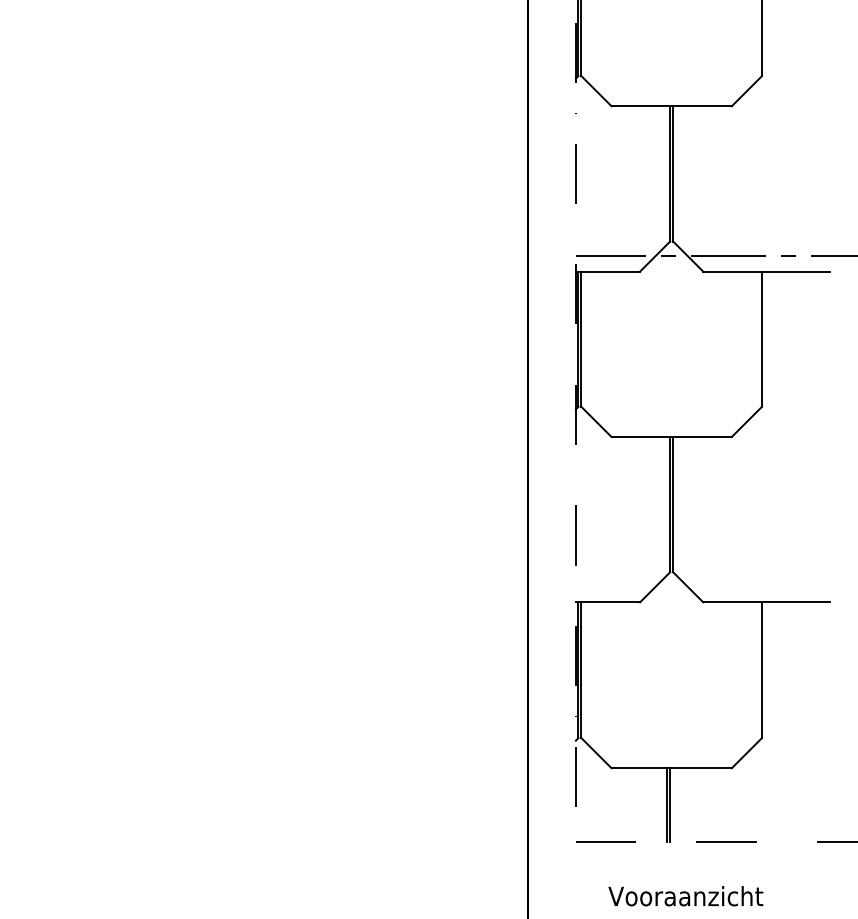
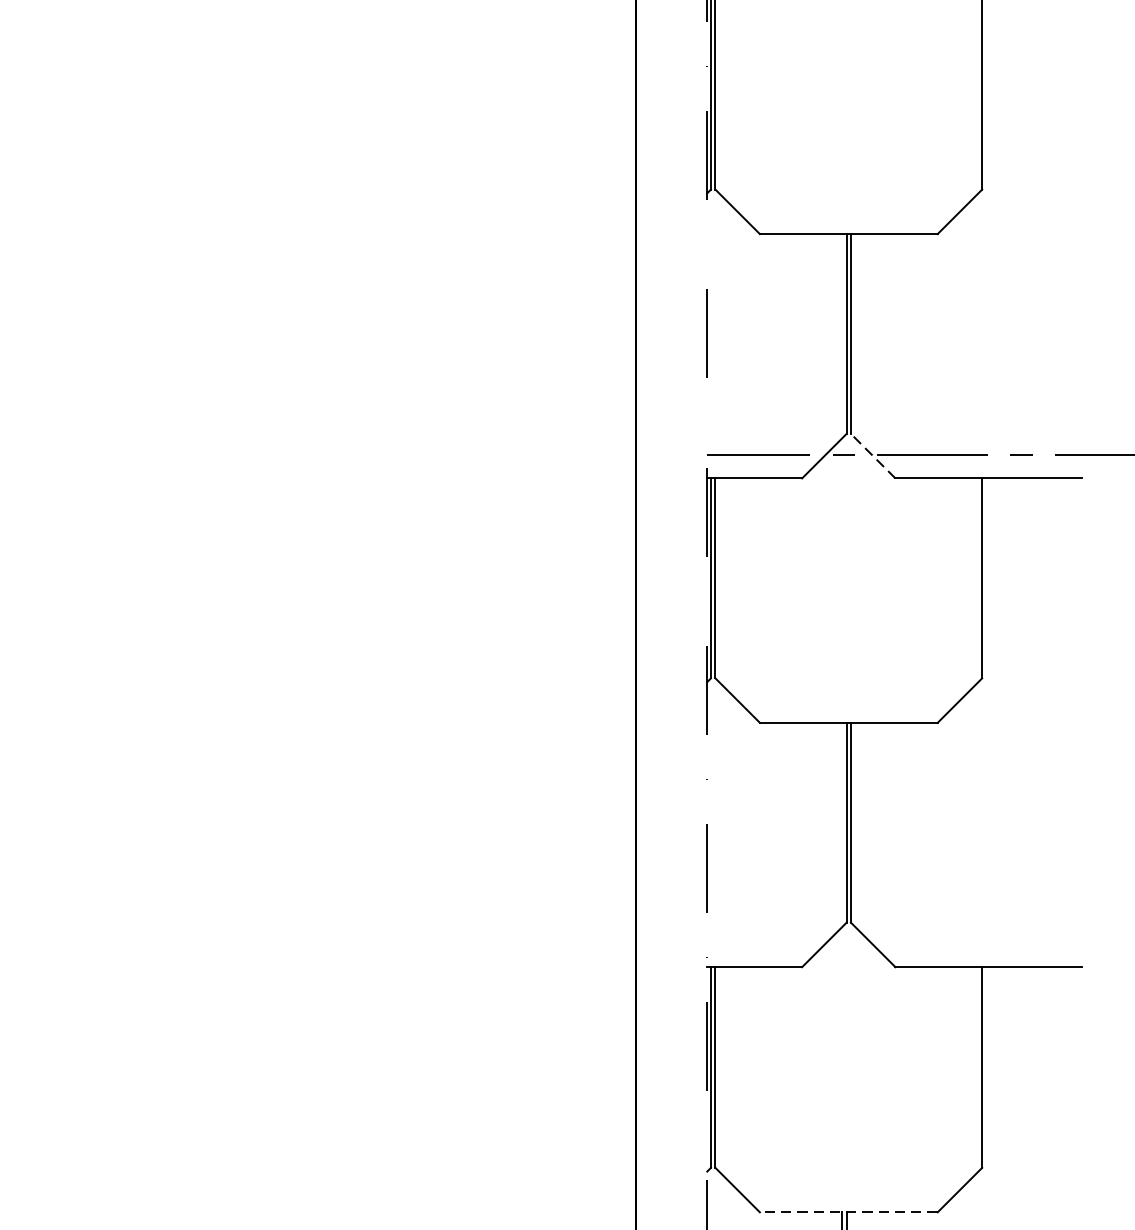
line: (687, 256) -> (872, 456), solid -> dashed
line: (671, 768) -> (848, 1212), solid -> dashed

